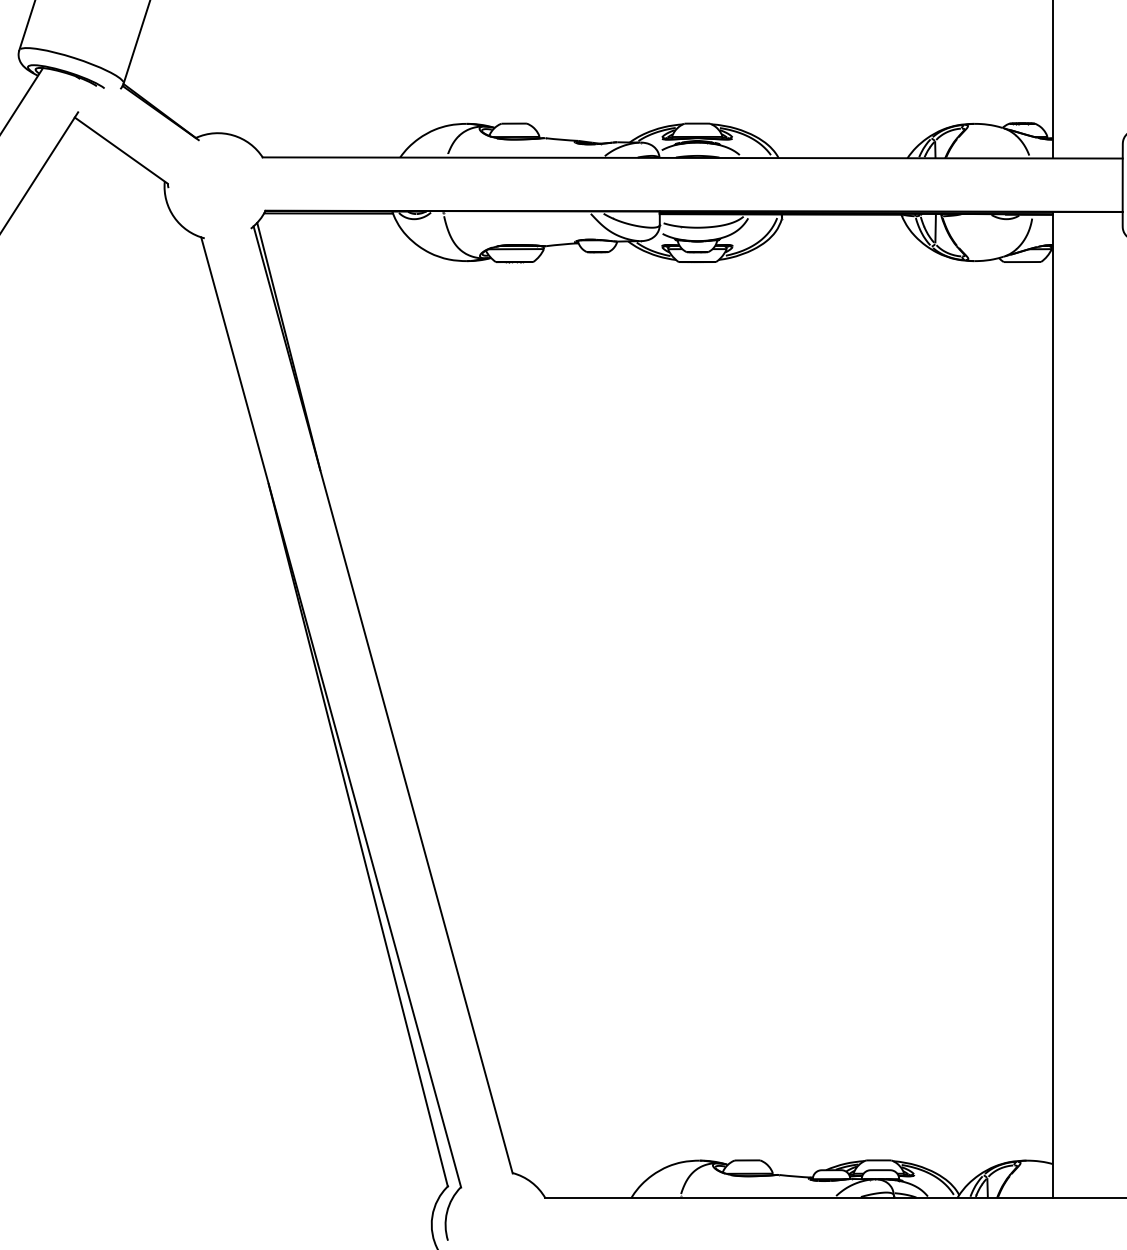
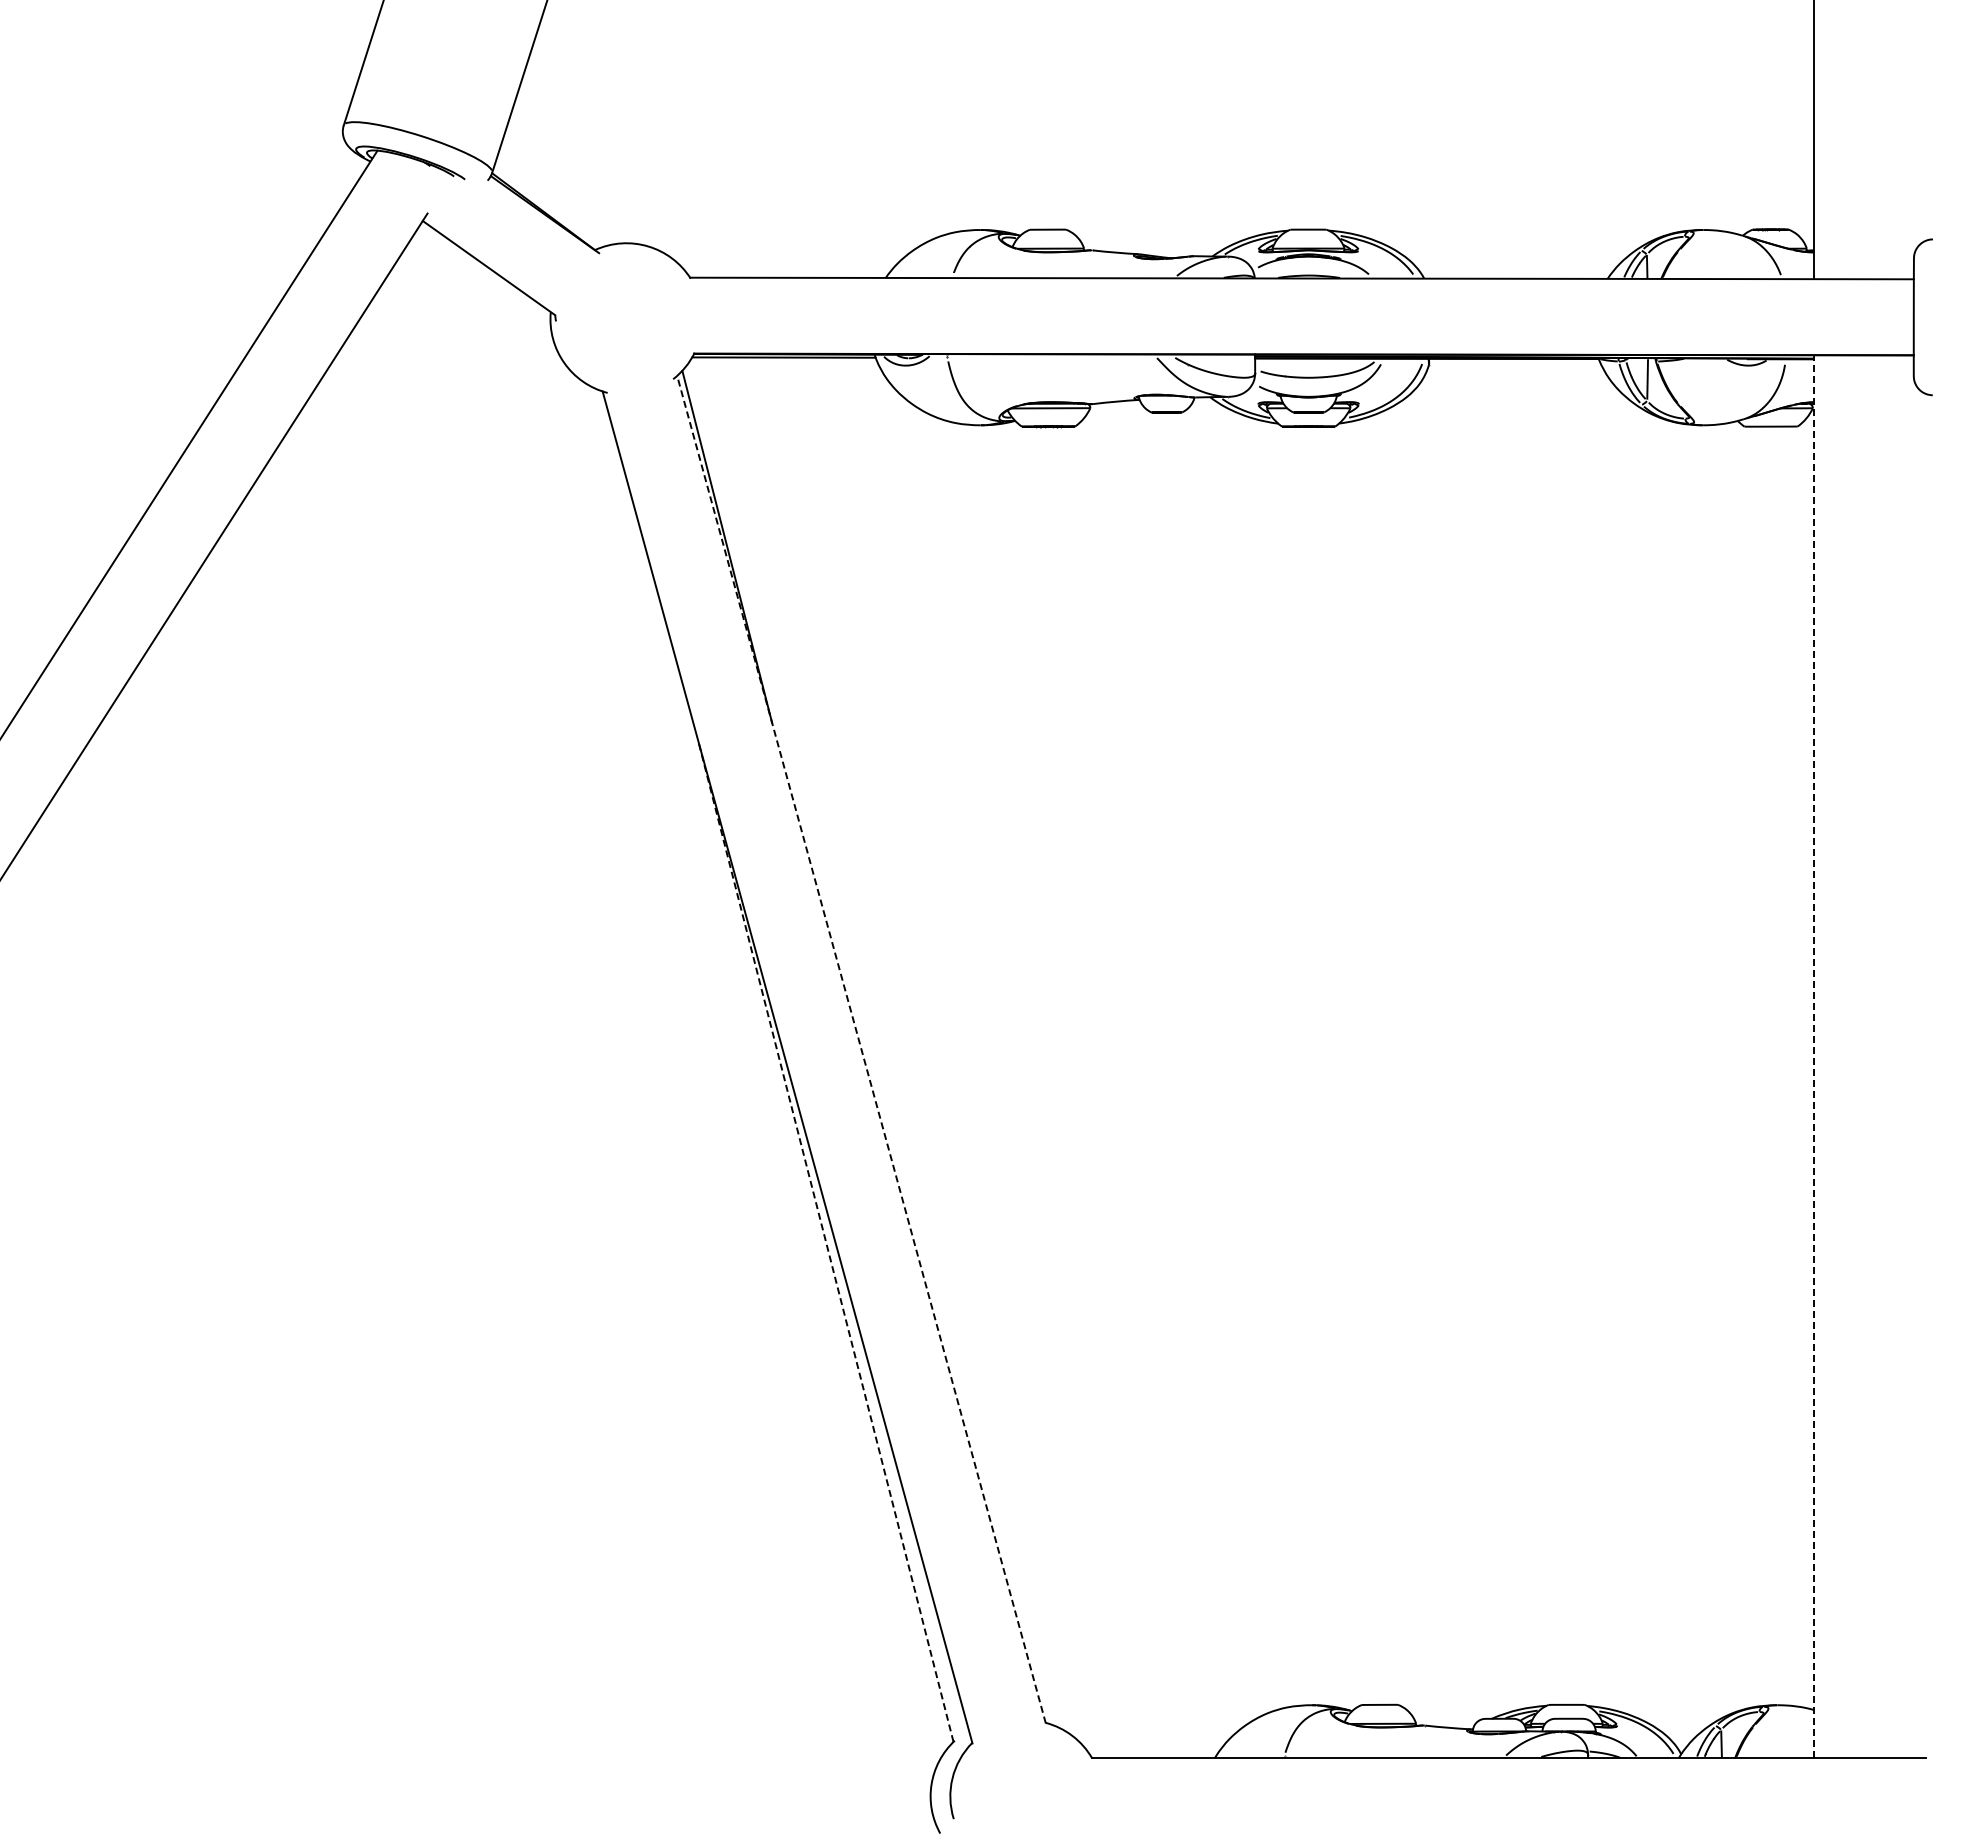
line: (383, 699) -> (861, 1049), solid -> dashed
line: (1052, 704) -> (1813, 1056), solid -> dashed
line: (358, 835) -> (826, 1242), solid -> dashed

